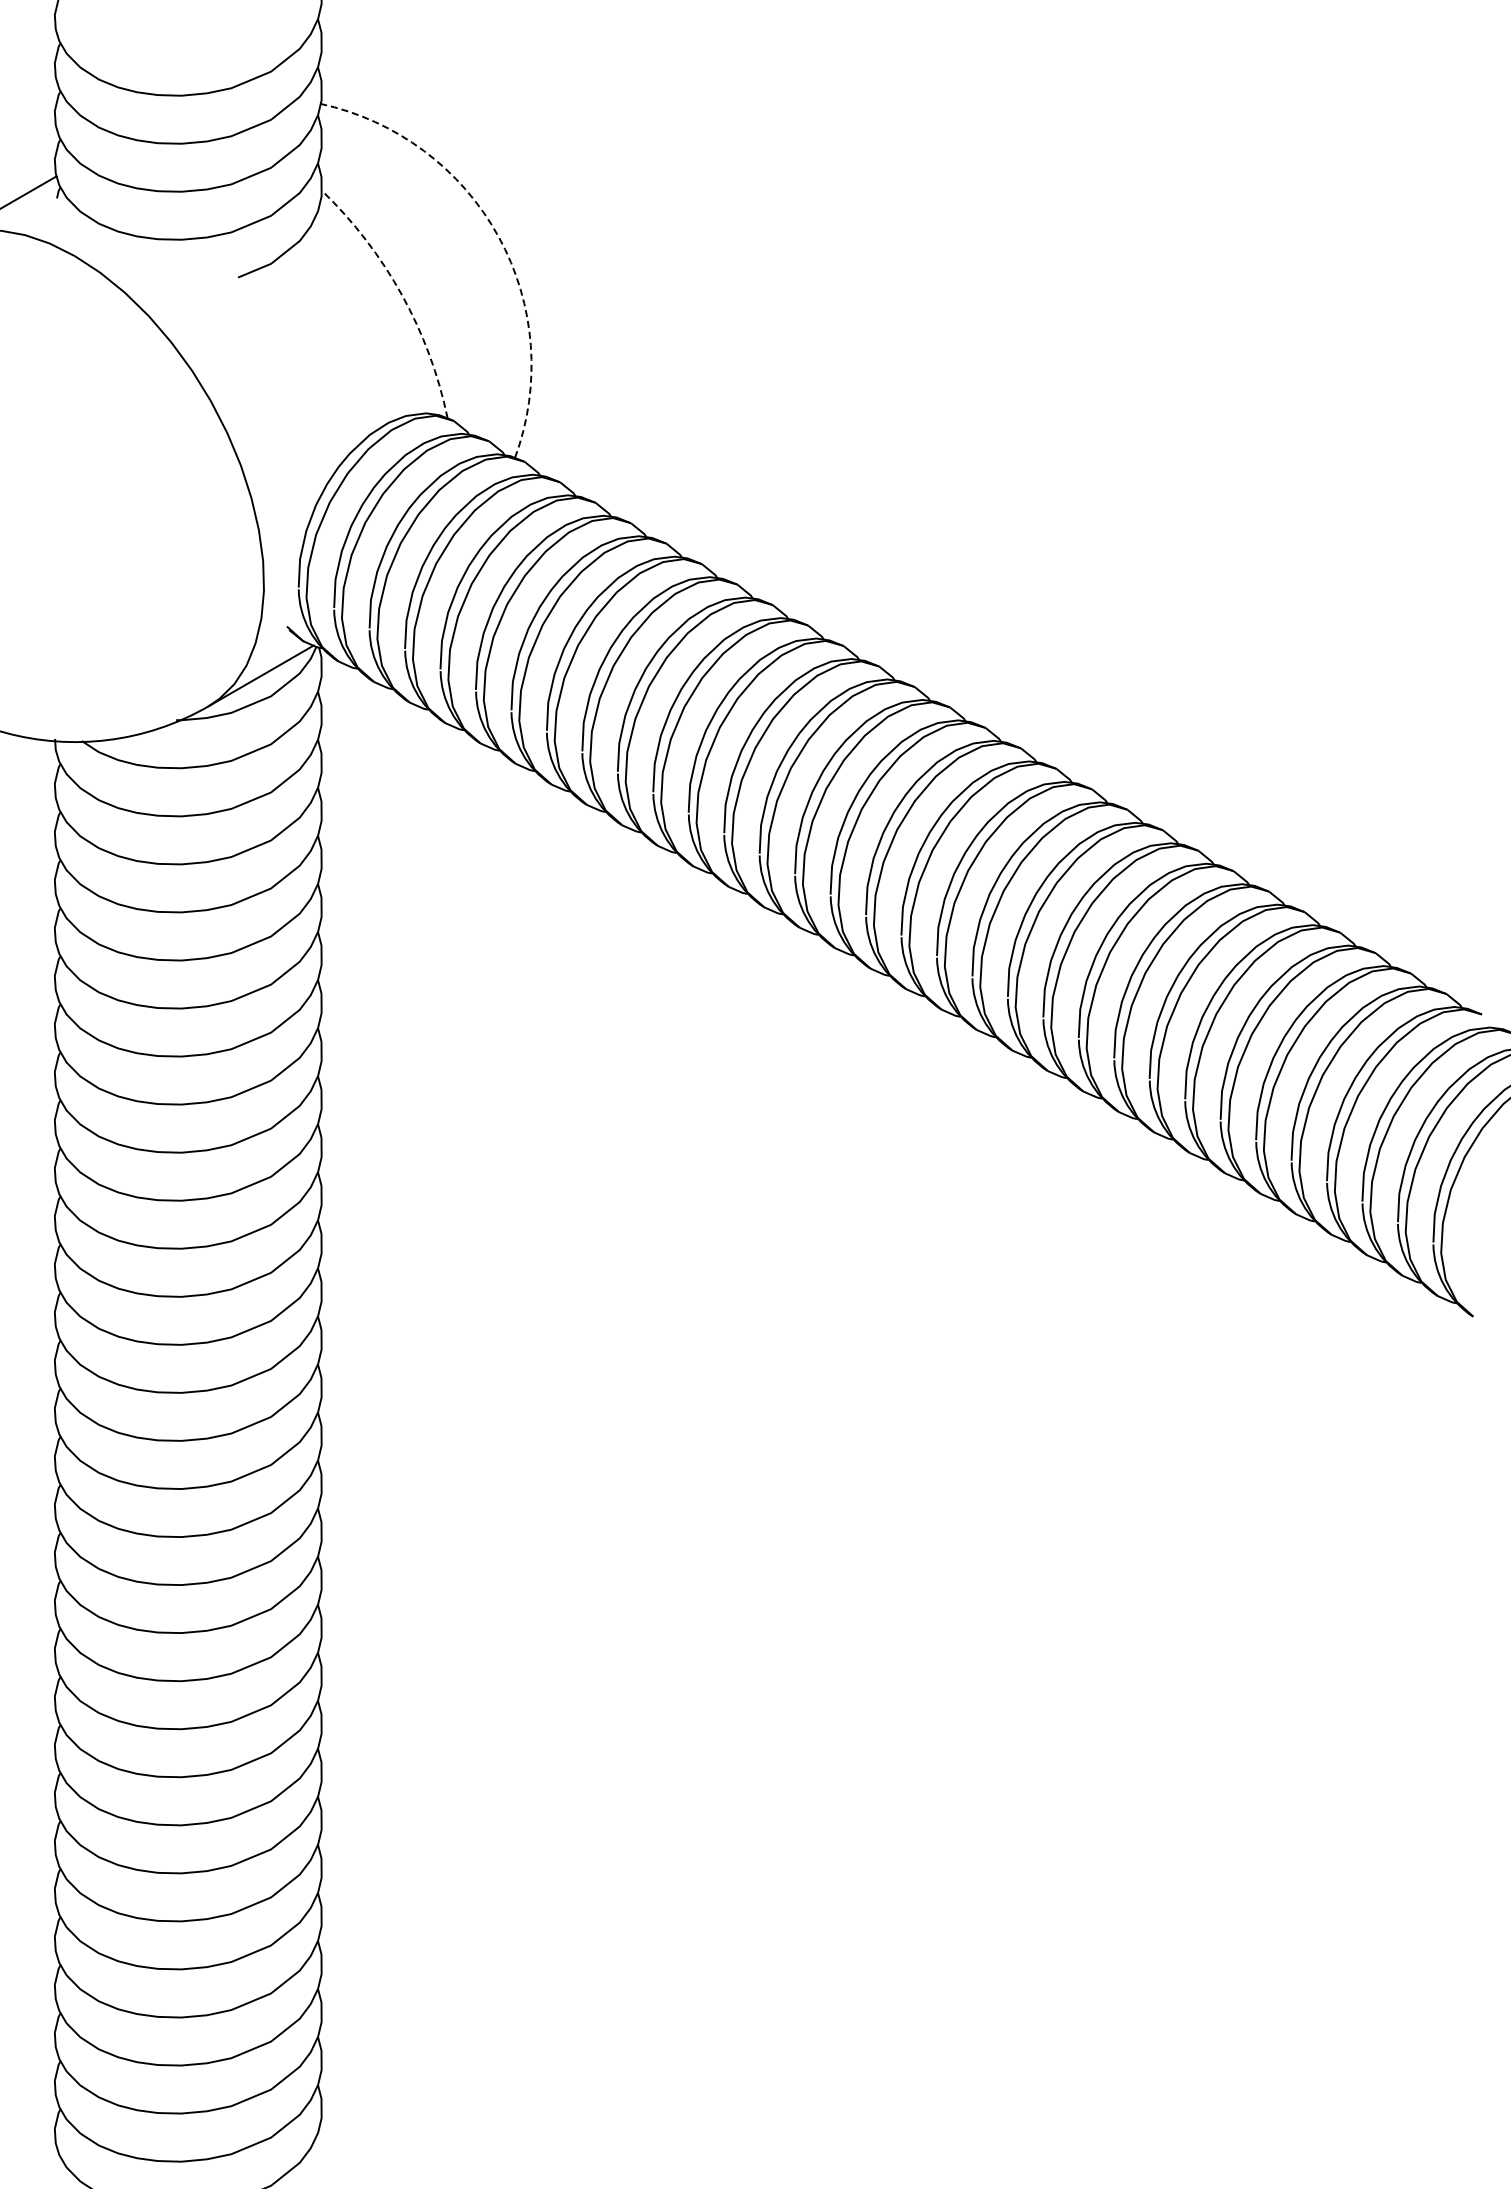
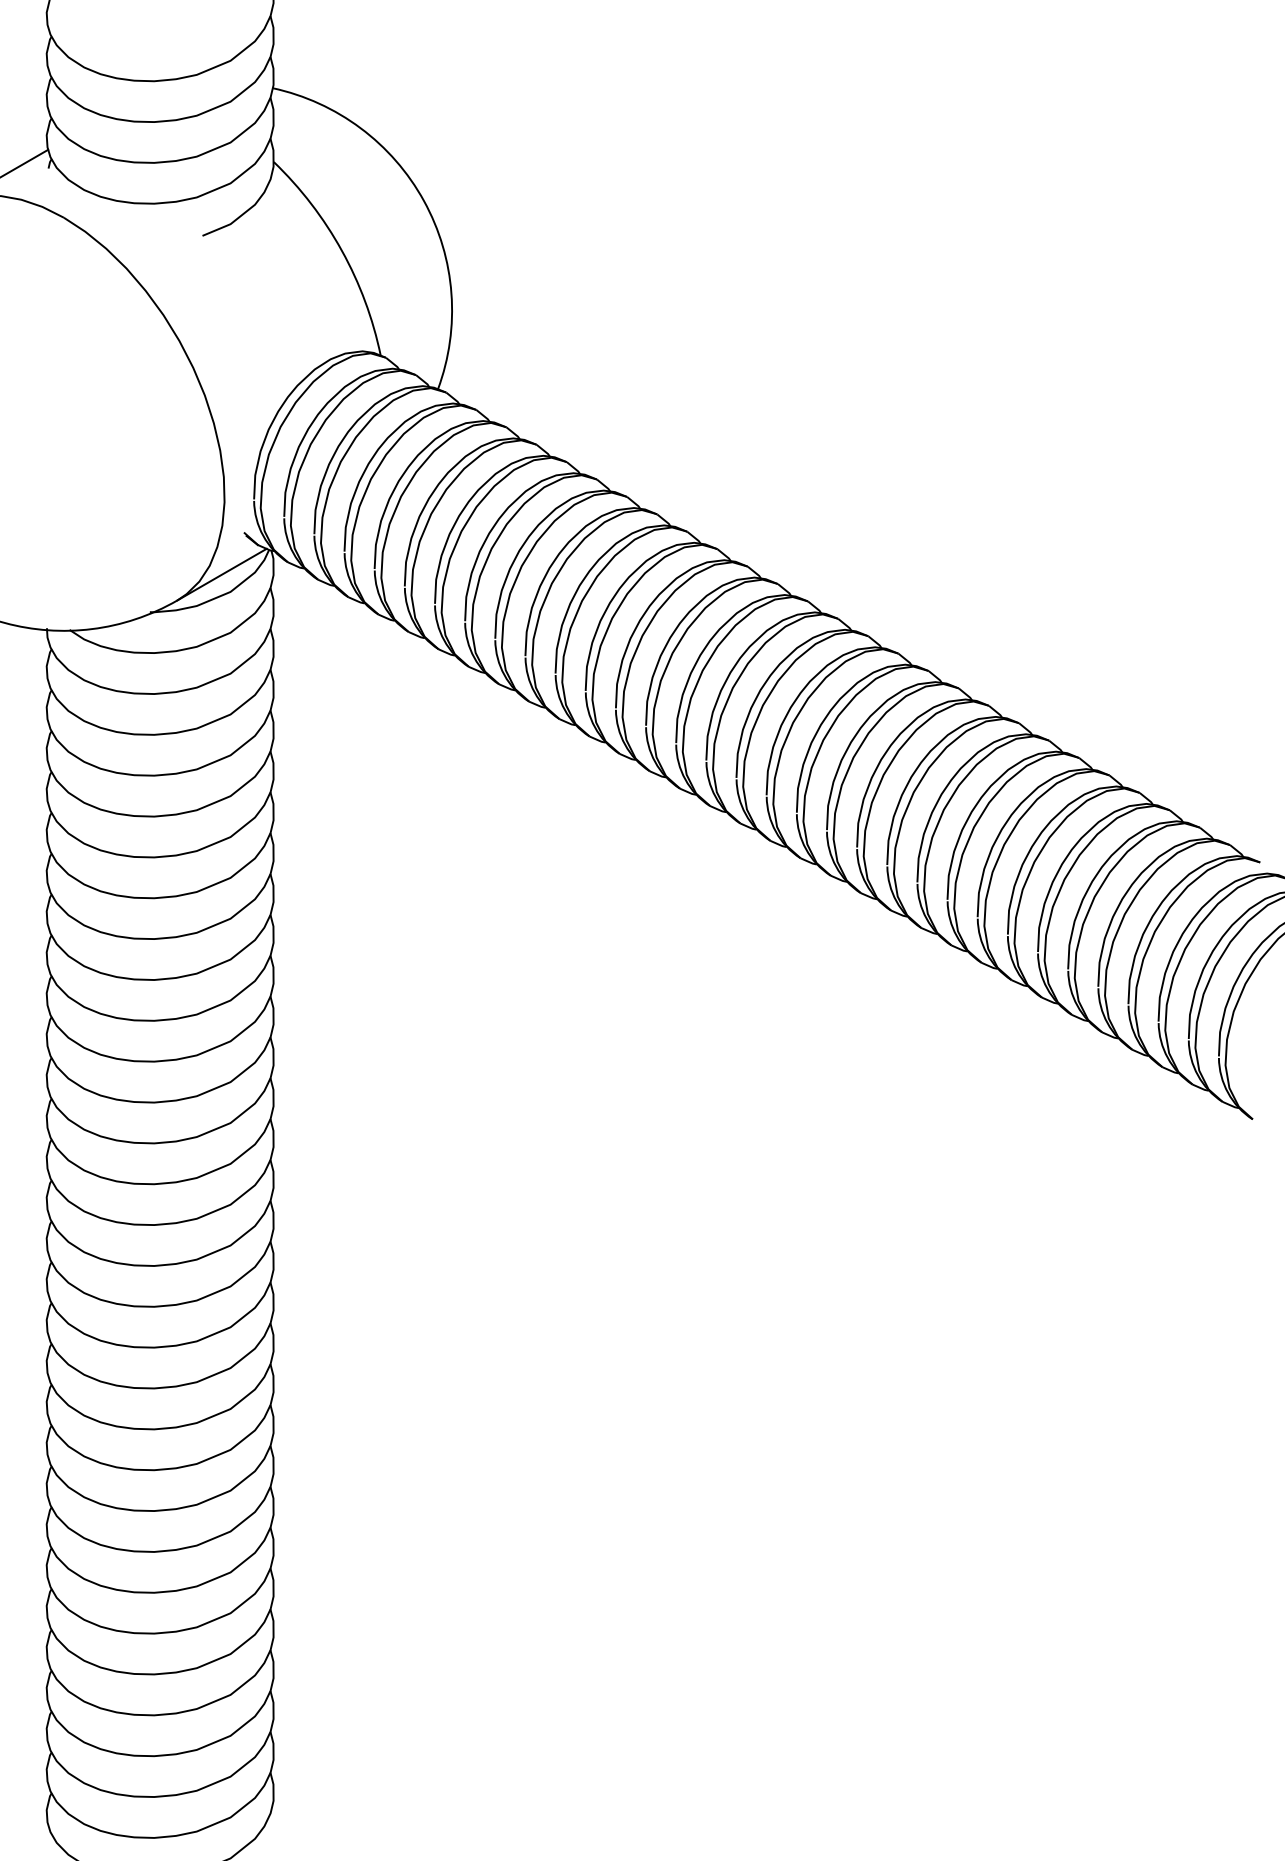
arc: (498, 236) -> (423, 200), dashed -> solid
arc: (402, 295) -> (342, 251), dashed -> solid

